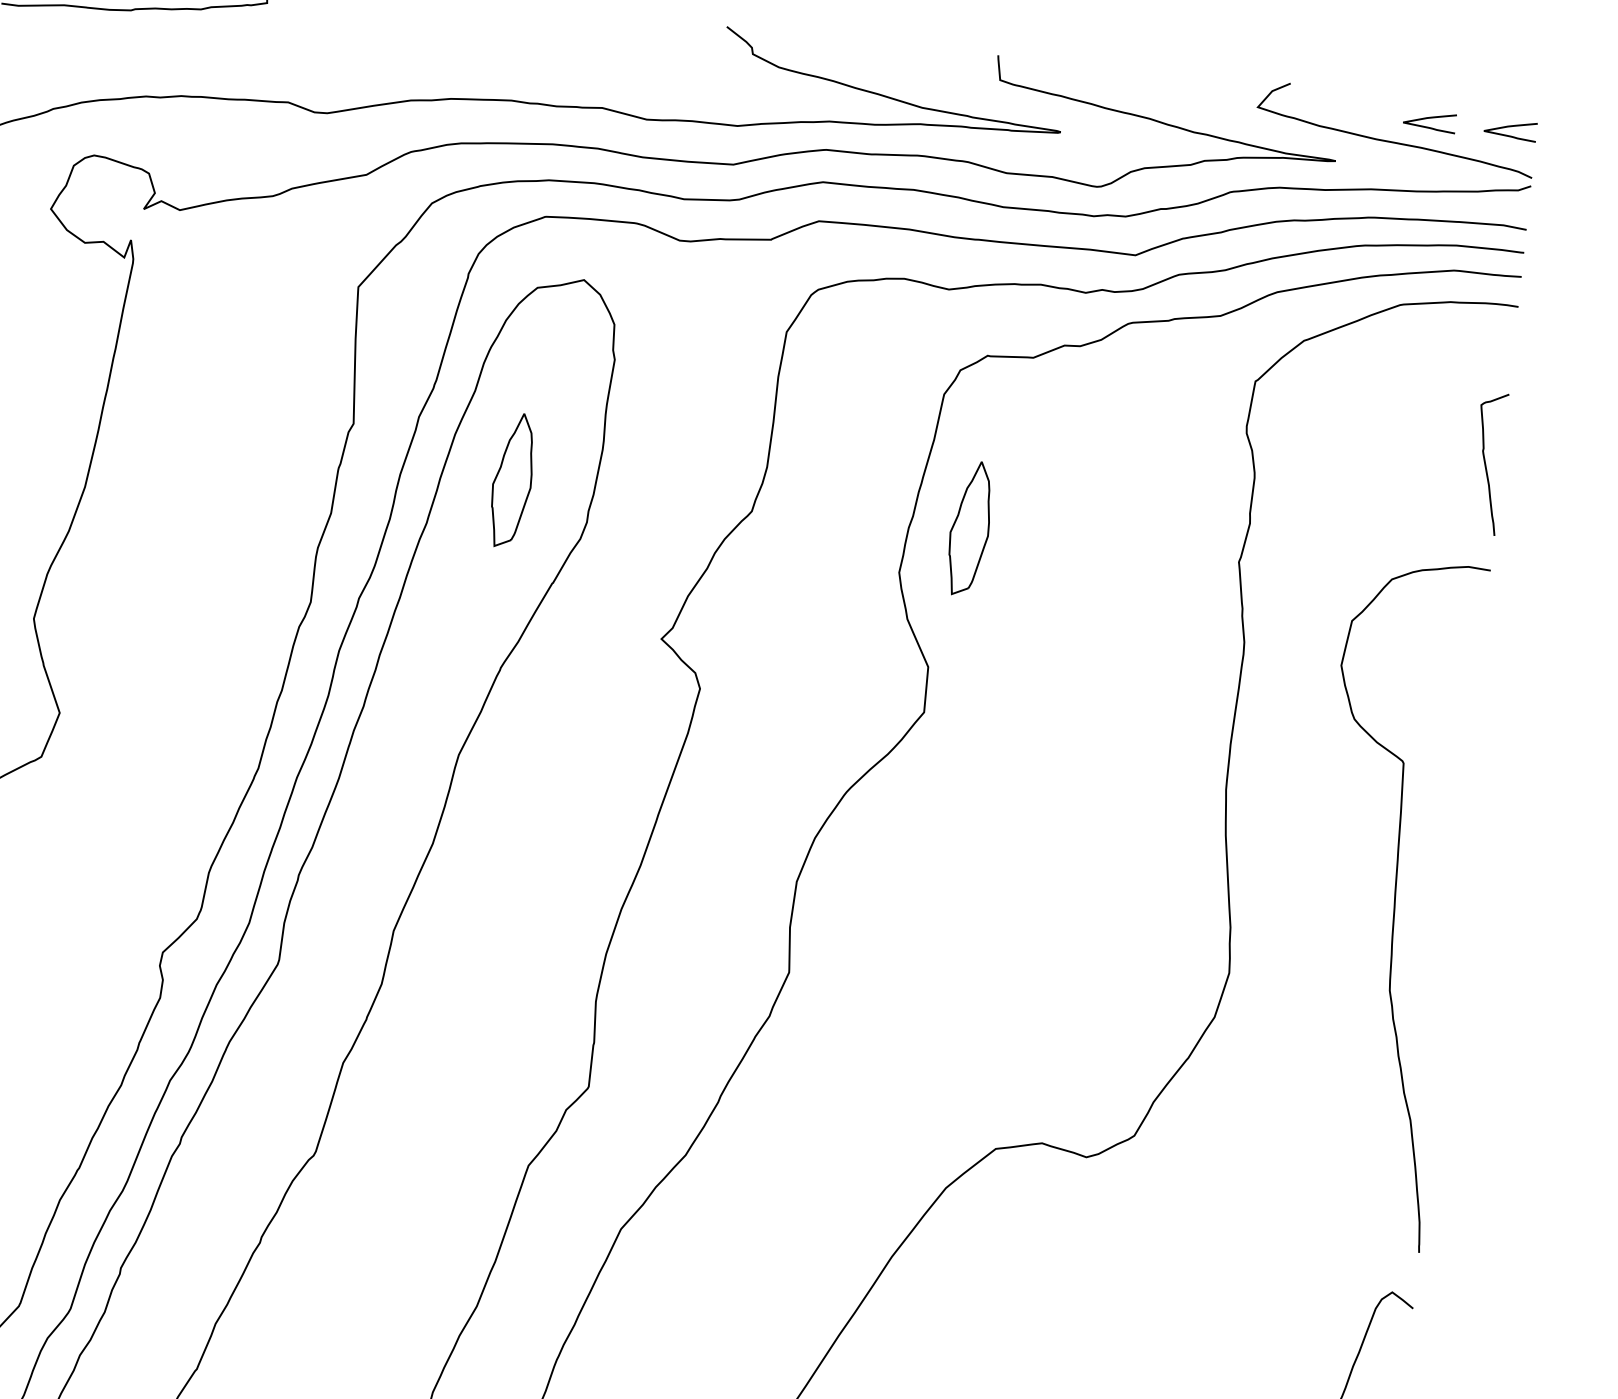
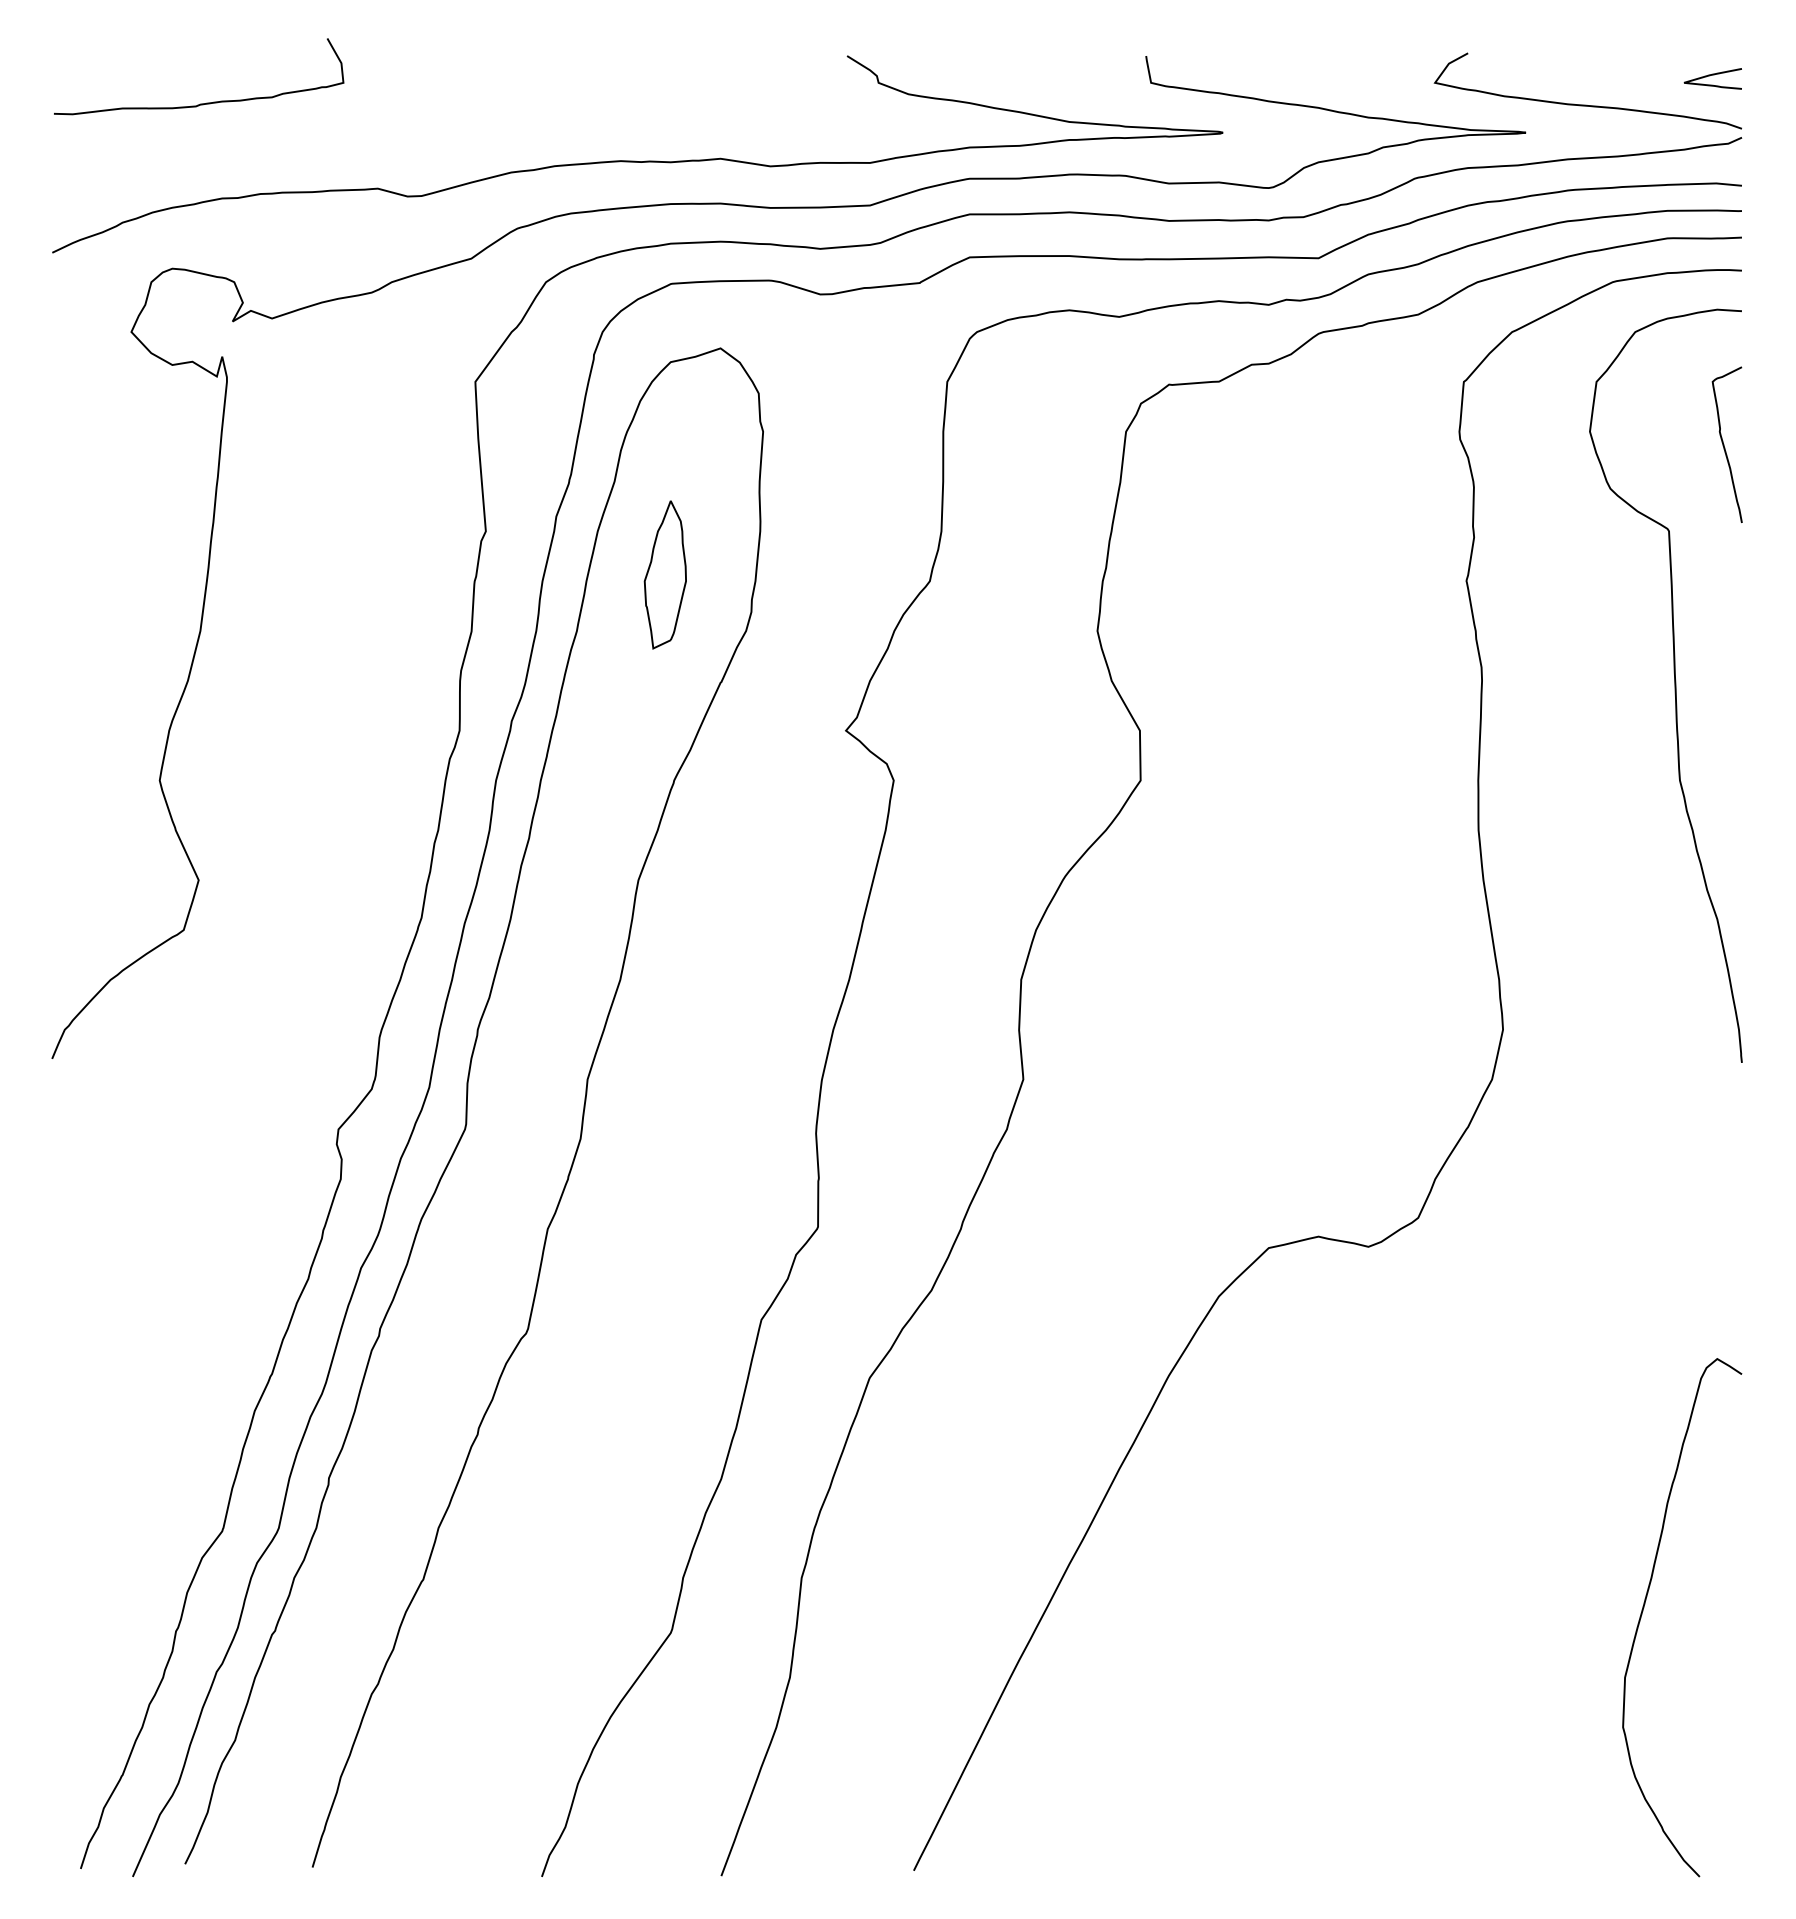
curve: (1429, 118) -> (1623, 75), removed
part: (969, 528) -> (1168, 574), removed
curve: (1393, 903) -> (1674, 685), moved

